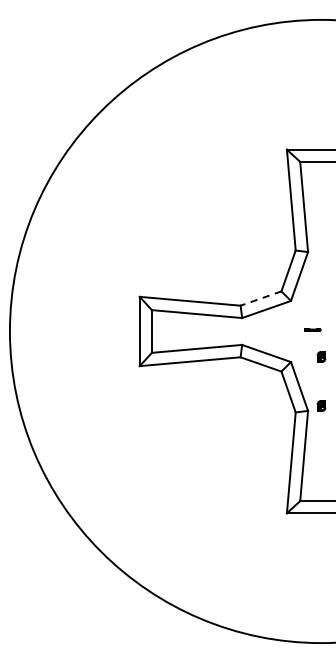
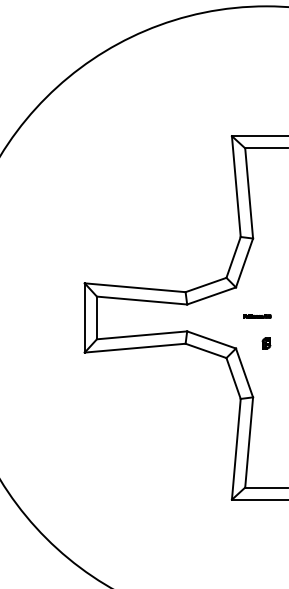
line: (261, 298) -> (206, 284), dashed -> solid
part: (312, 329) -> (257, 315), size x1.67
part: (321, 405) -> (266, 391), removed

